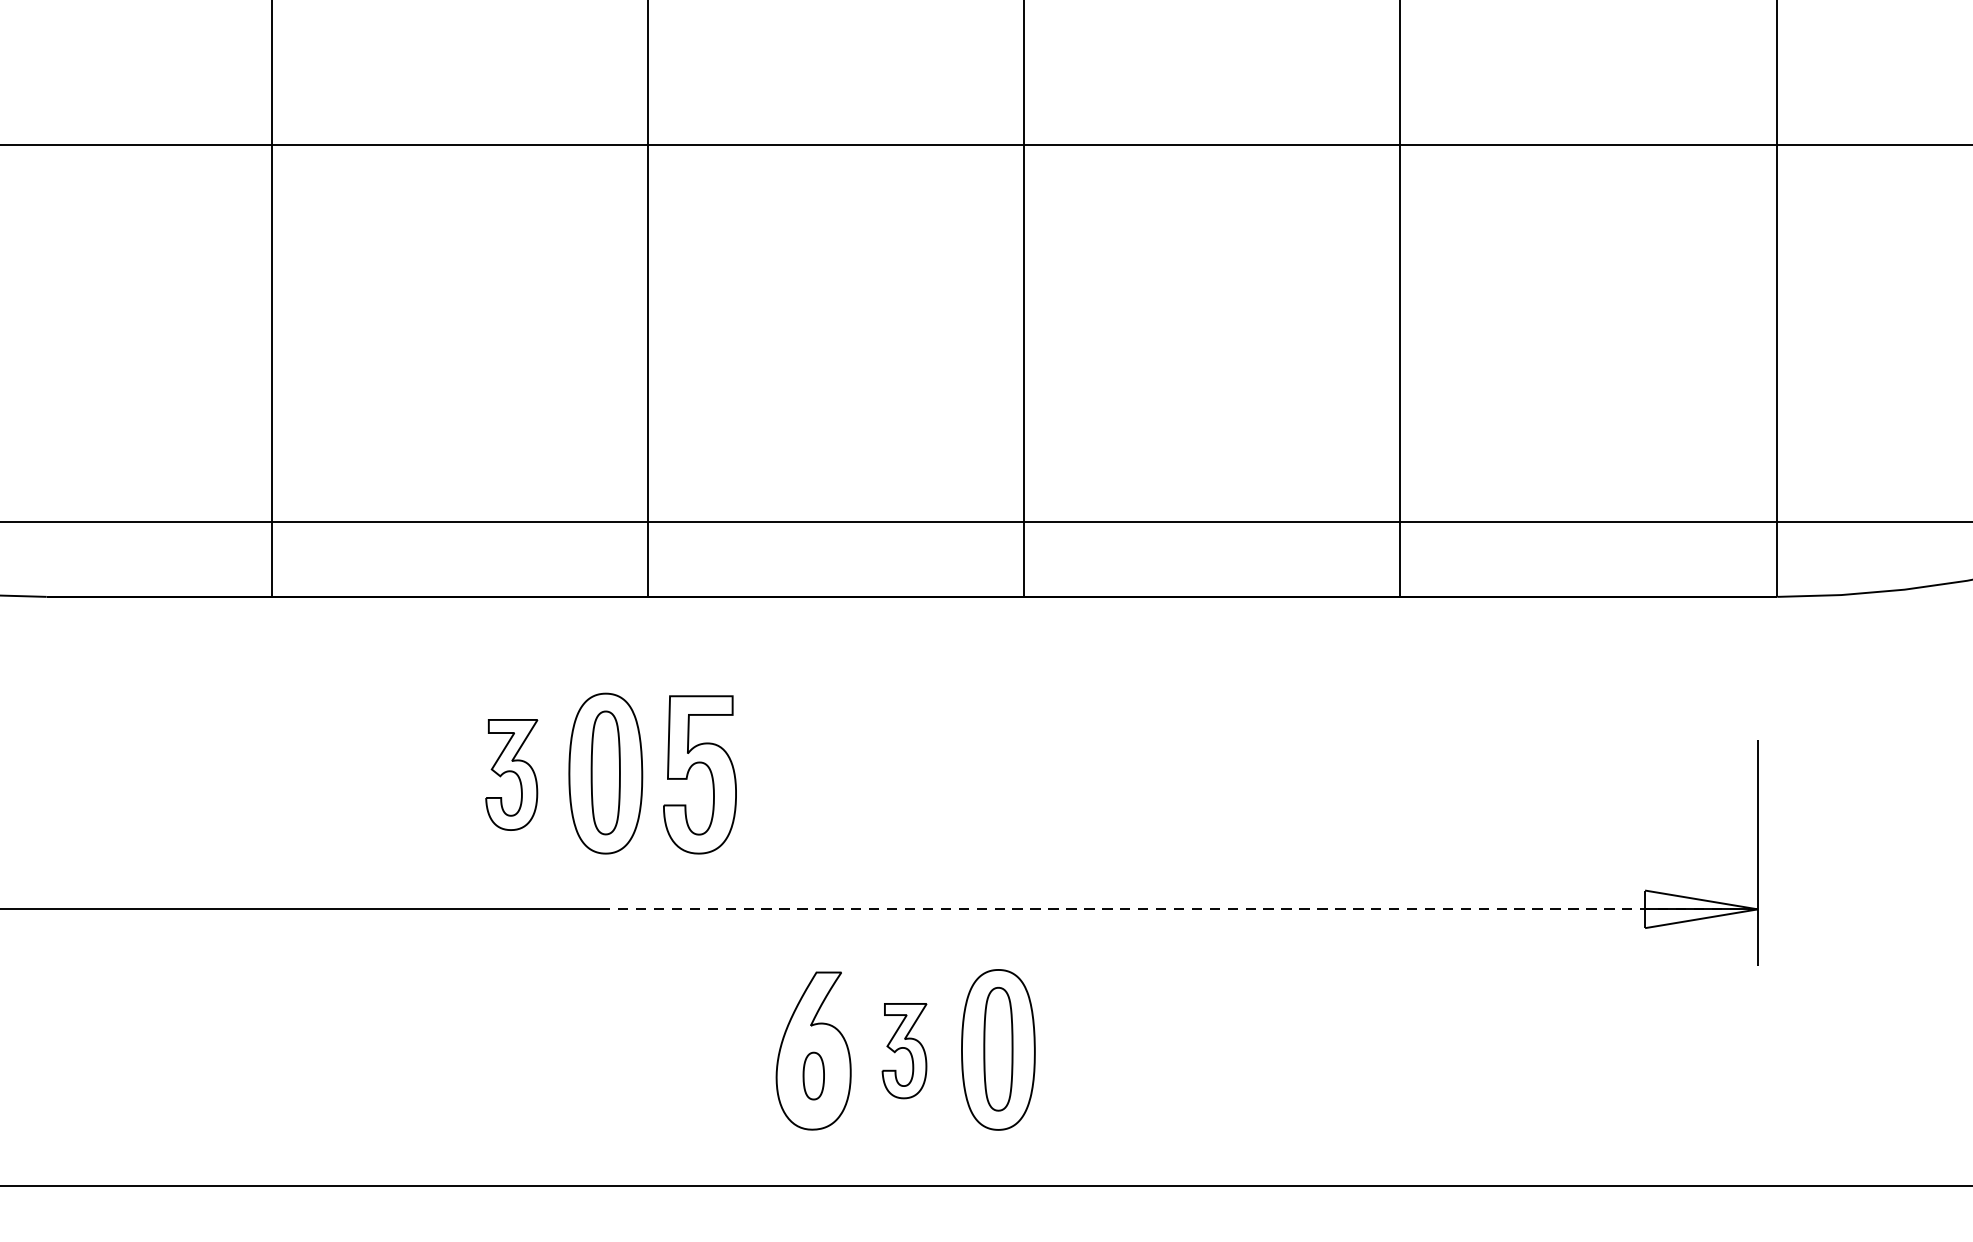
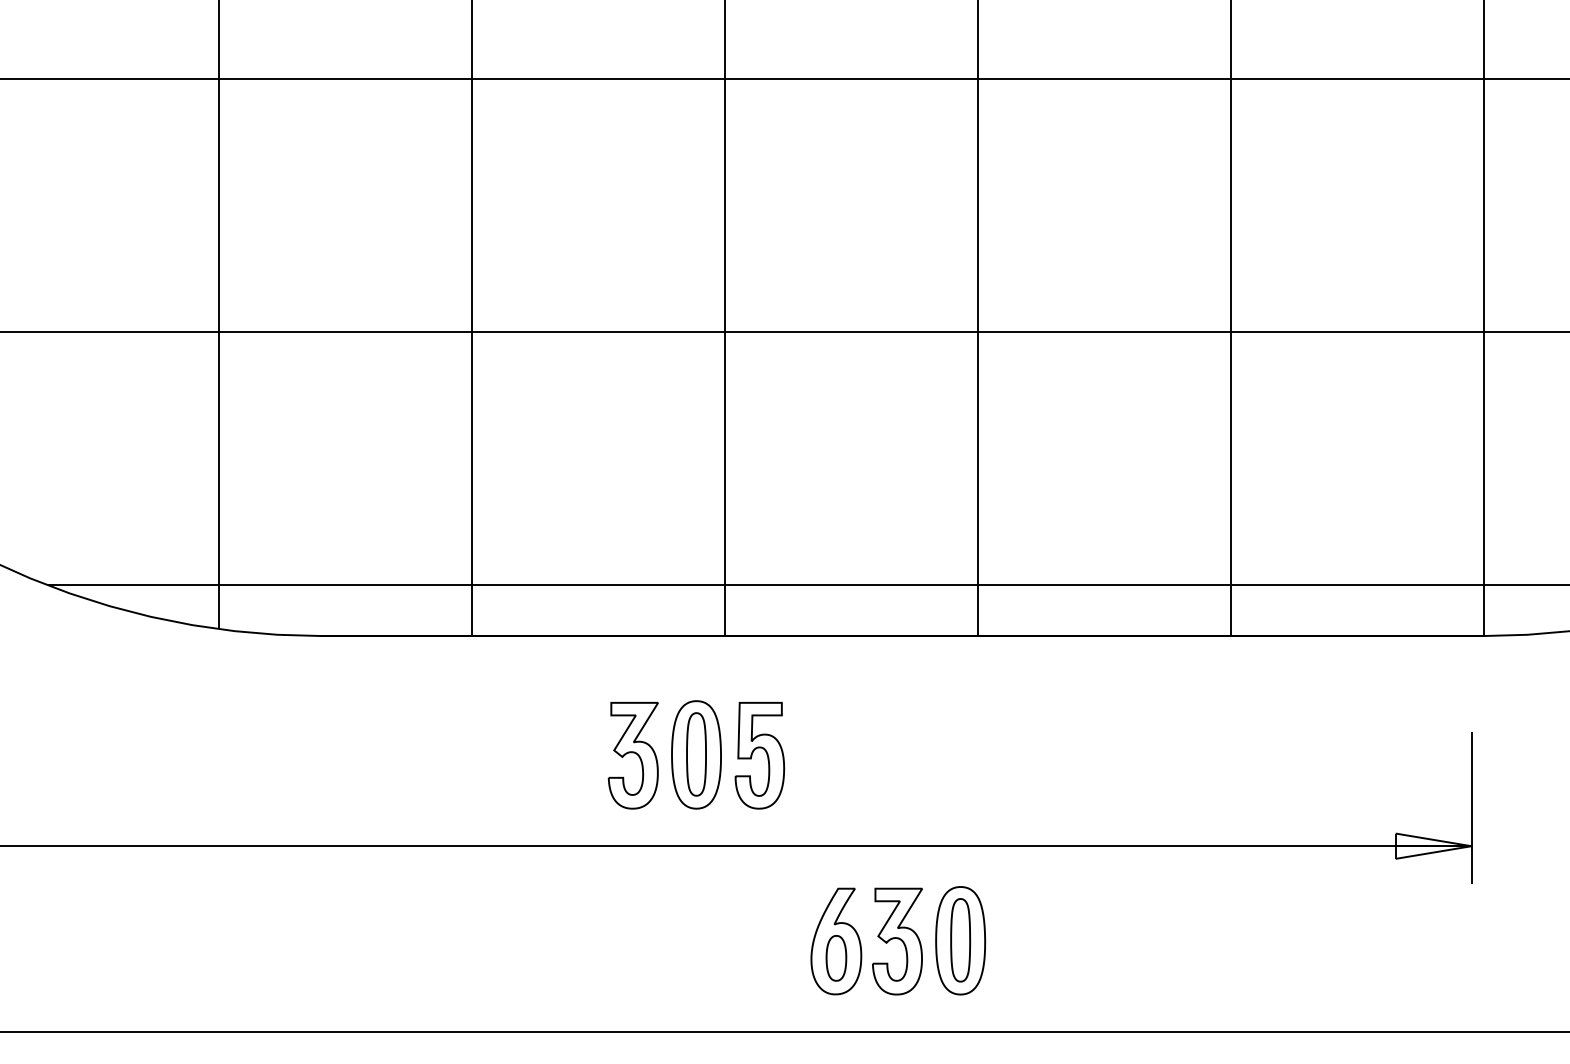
part: (510, 774) -> (632, 755), size x1.43
line: (1182, 909) -> (1084, 846), dashed -> solid
part: (904, 1050) -> (897, 941), size x1.67
part: (813, 1076) -> (836, 958), size x1.43

